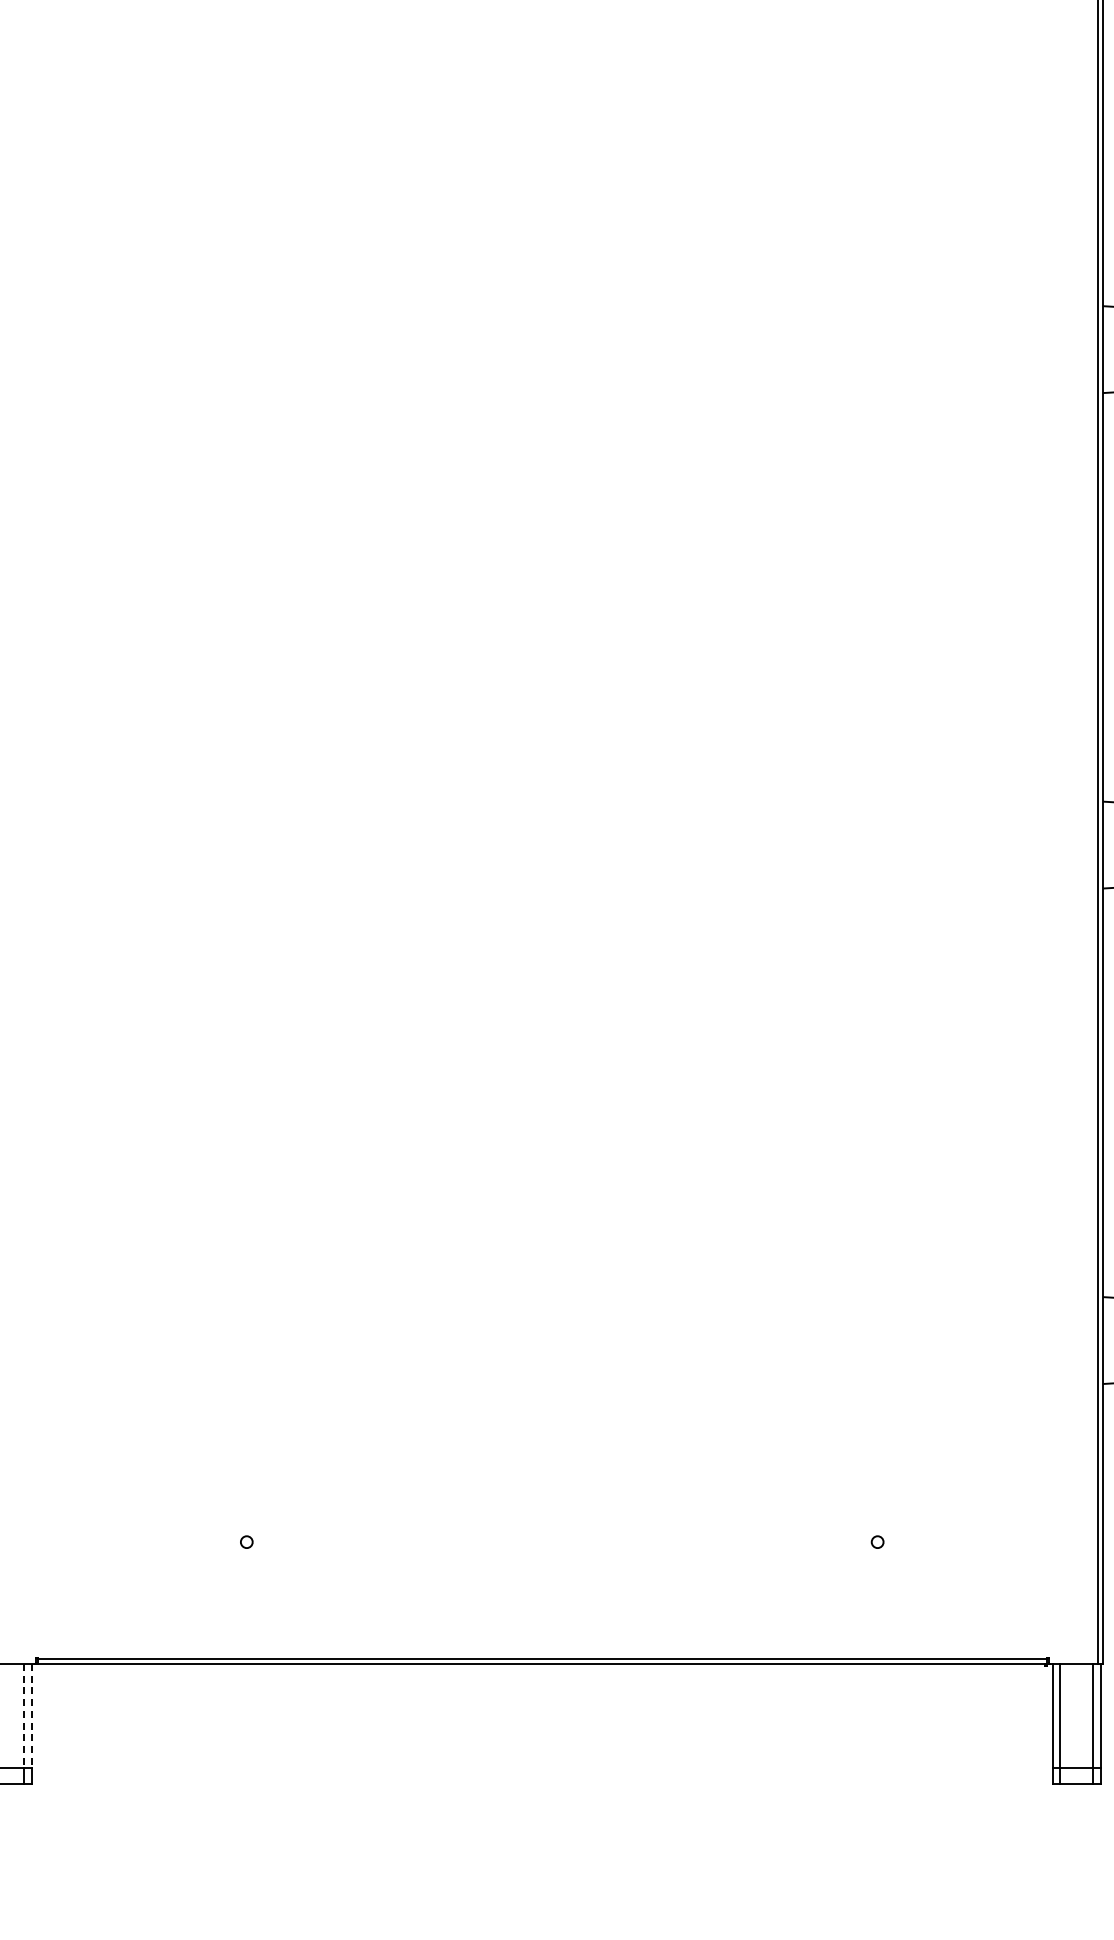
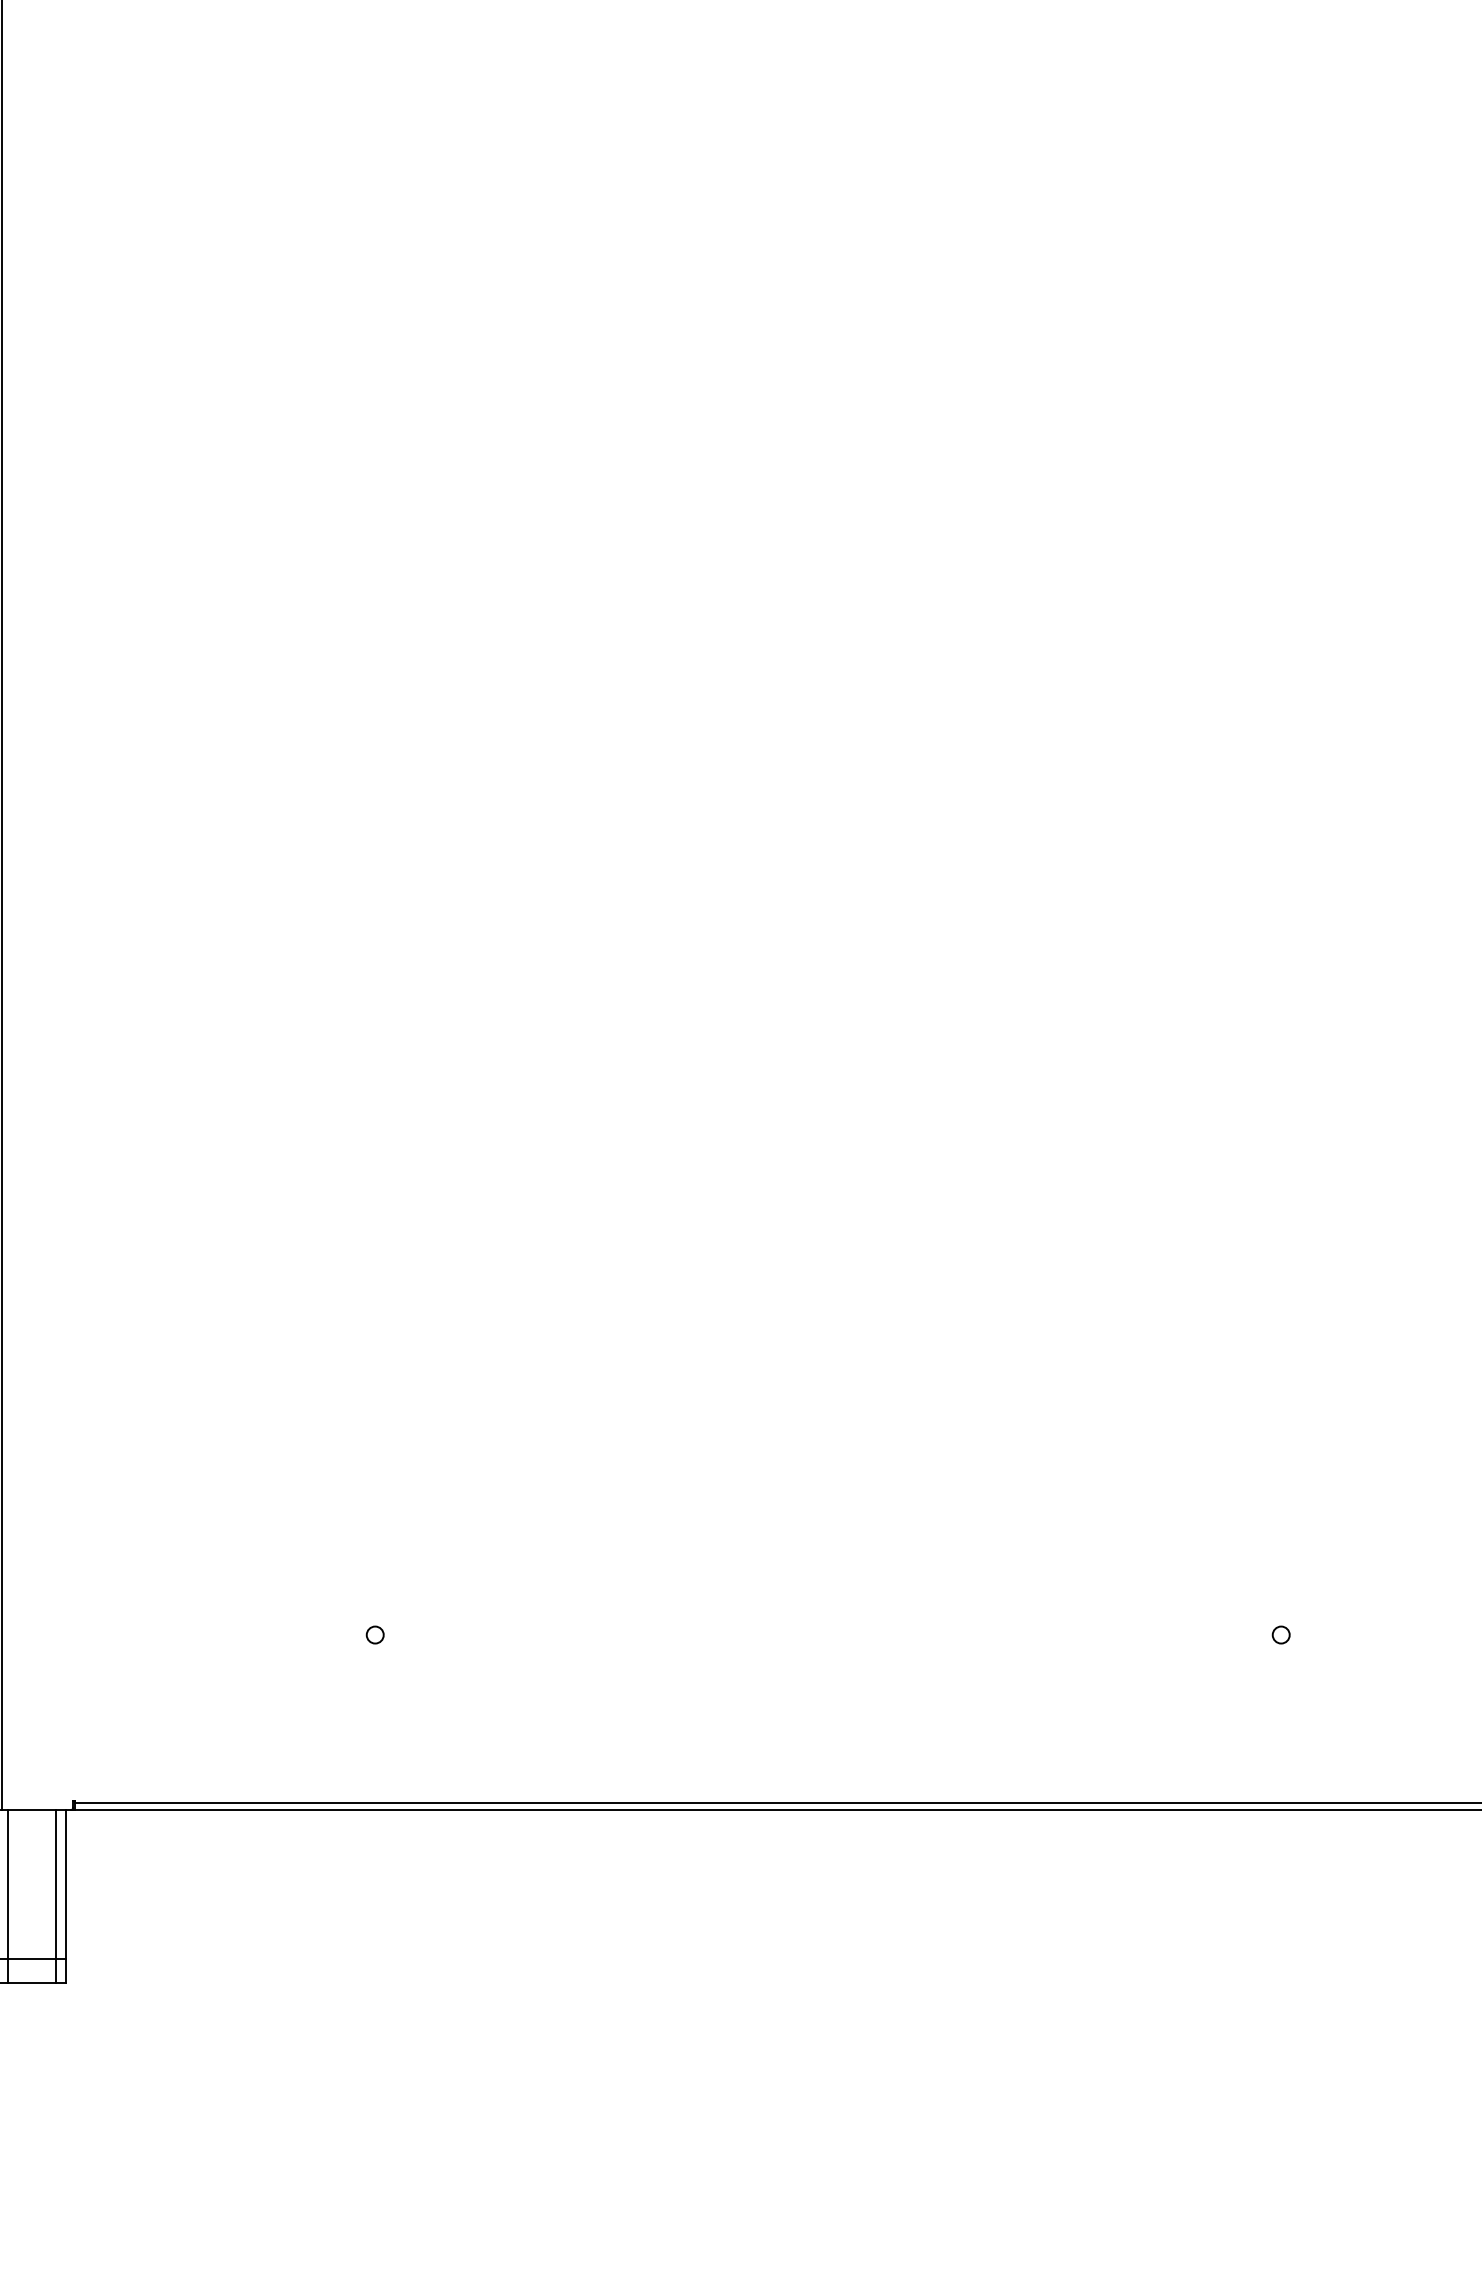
line: (24, 1716) -> (56, 1885), dashed -> solid
line: (31, 1716) -> (66, 1885), dashed -> solid

